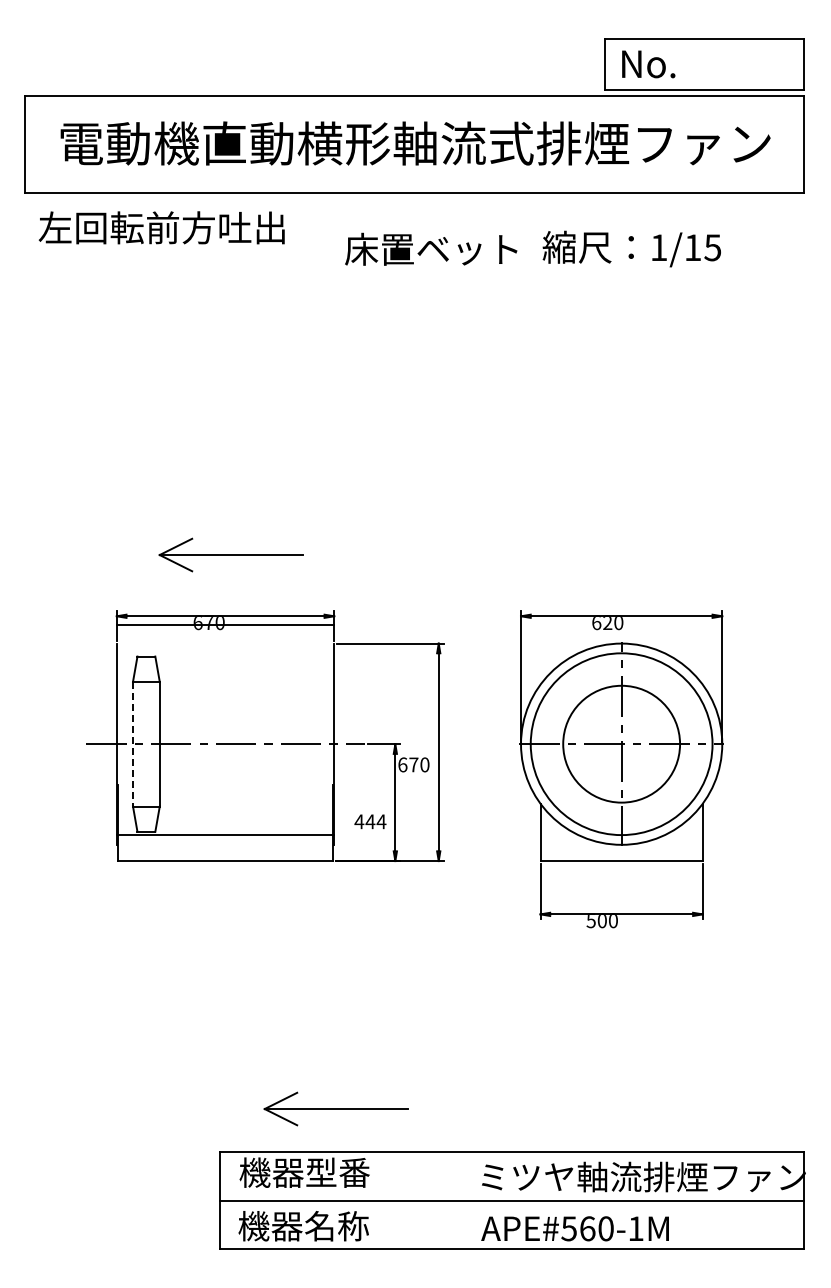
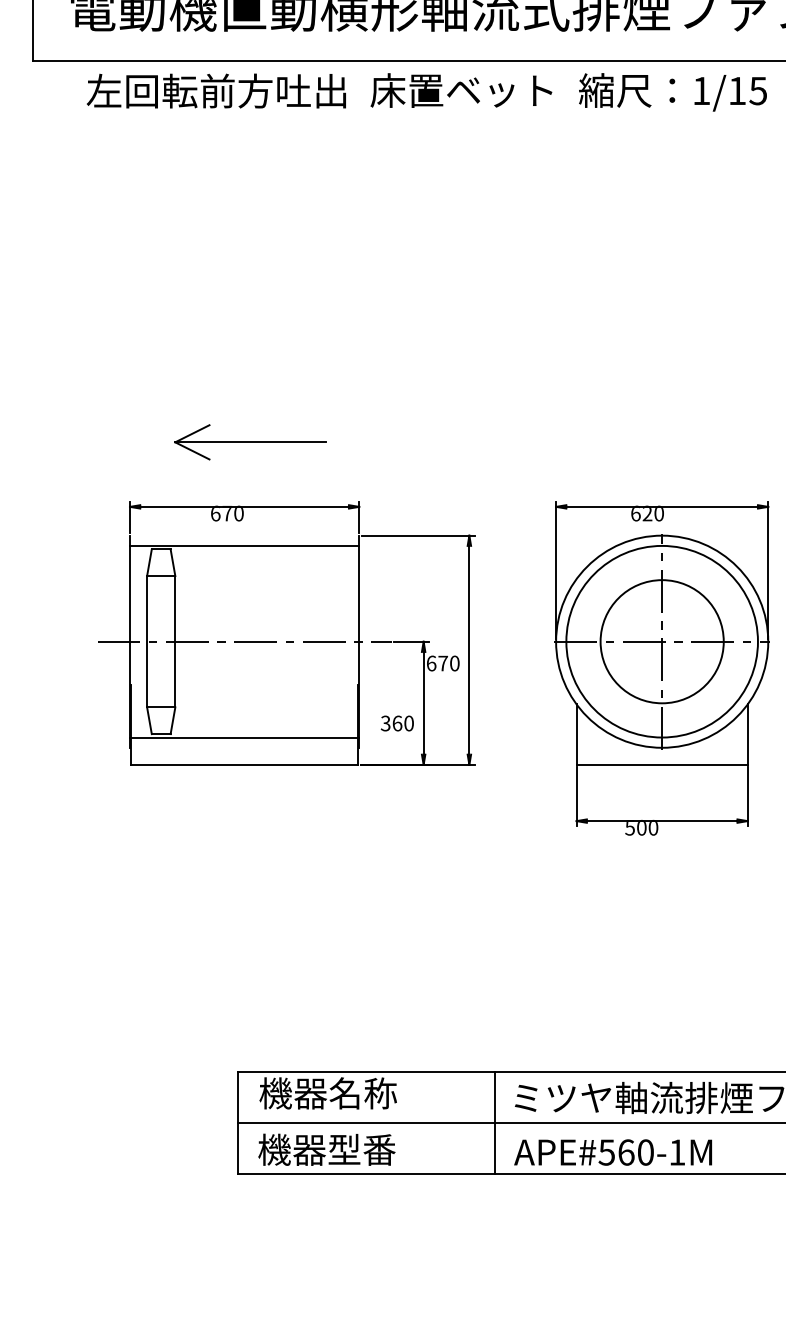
text: (161, 227) -> (216, 90), moved
text: (431, 248) -> (461, 89), moved
text: (631, 248) -> (672, 91), moved
line: (225, 625) -> (244, 546), moved
line: (133, 744) -> (147, 642), dashed -> solid
text: (370, 821) -> (397, 723), 444 -> 360
part: (335, 1108) -> (360, 1025), removed
text: (338, 1172) -> (363, 1093), 機器型番 -> 機器名称
line: (463, 1200) -> (495, 1122), added
text: (336, 1226) -> (361, 1150), 機器名称 -> 機器型番

